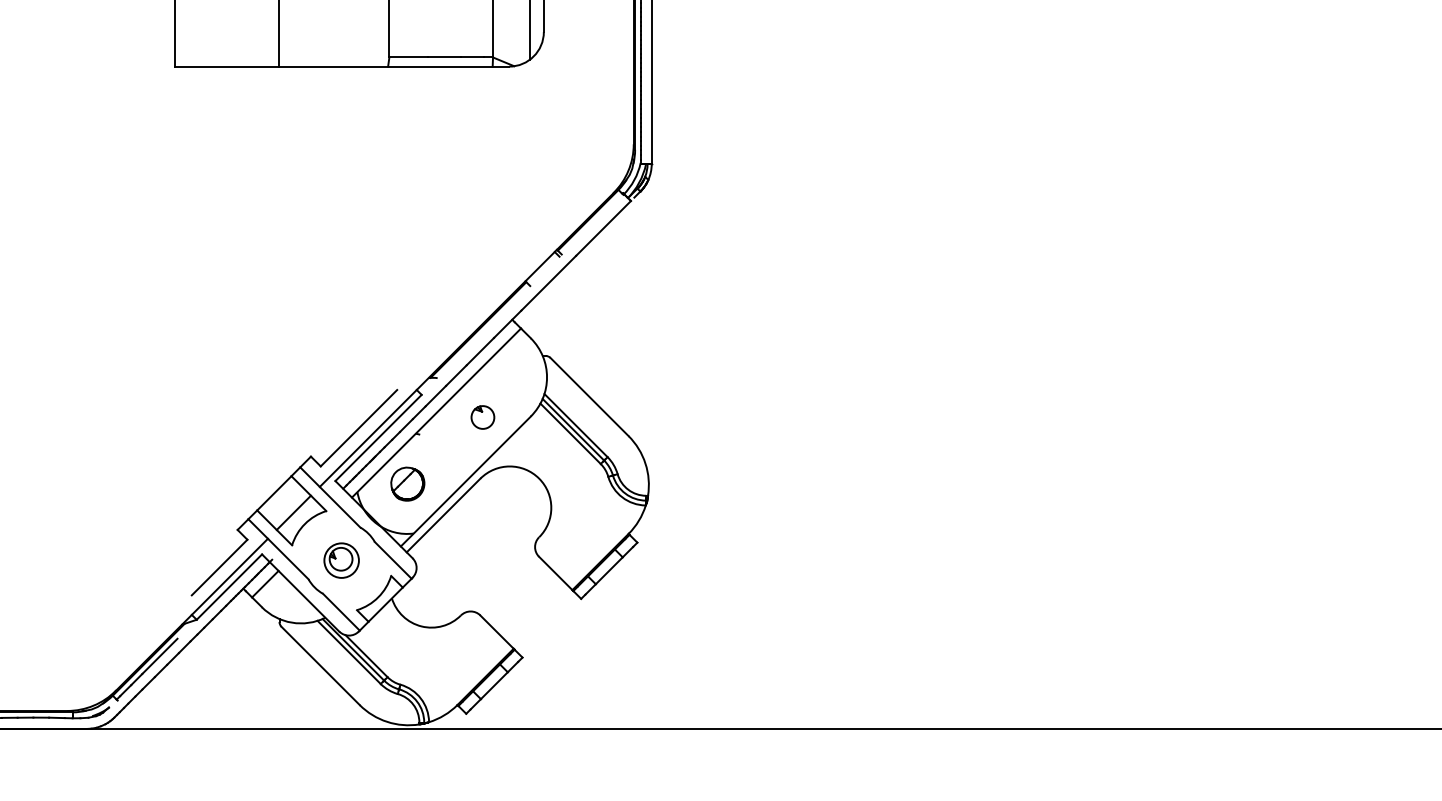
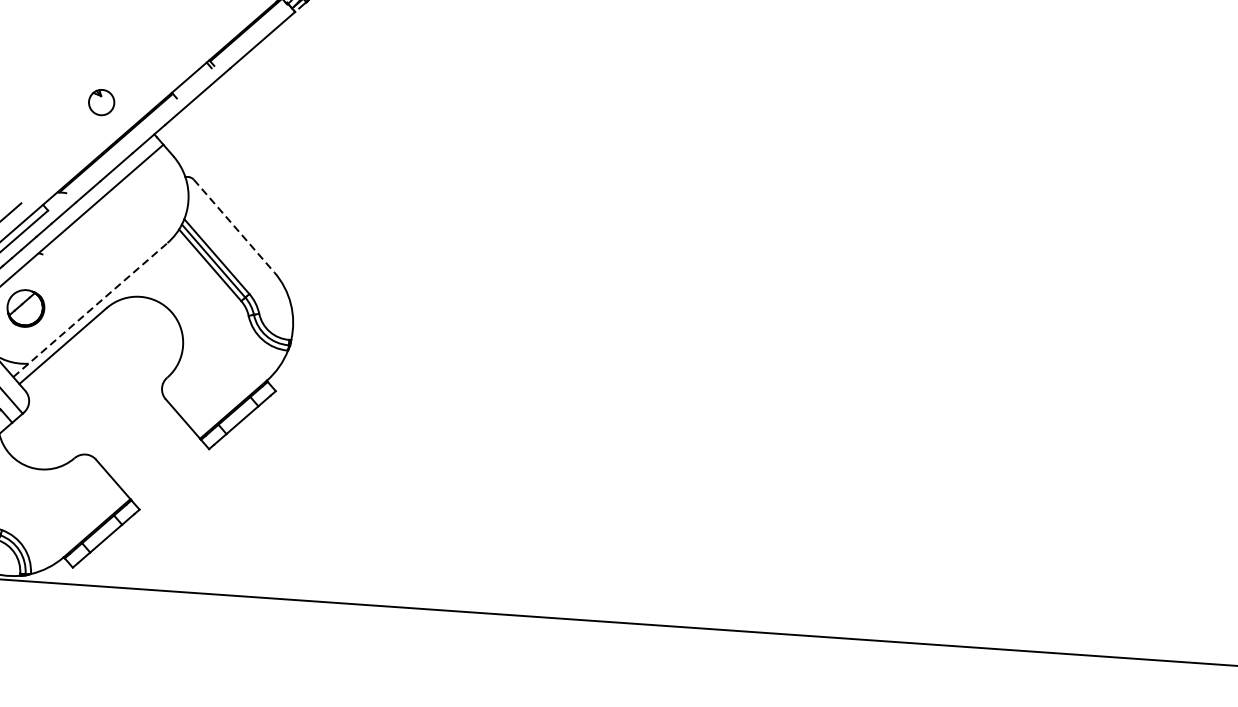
line: (589, 397) -> (233, 226), solid -> dashed
part: (482, 417) -> (101, 102), moved
line: (465, 481) -> (90, 310), solid -> dashed

